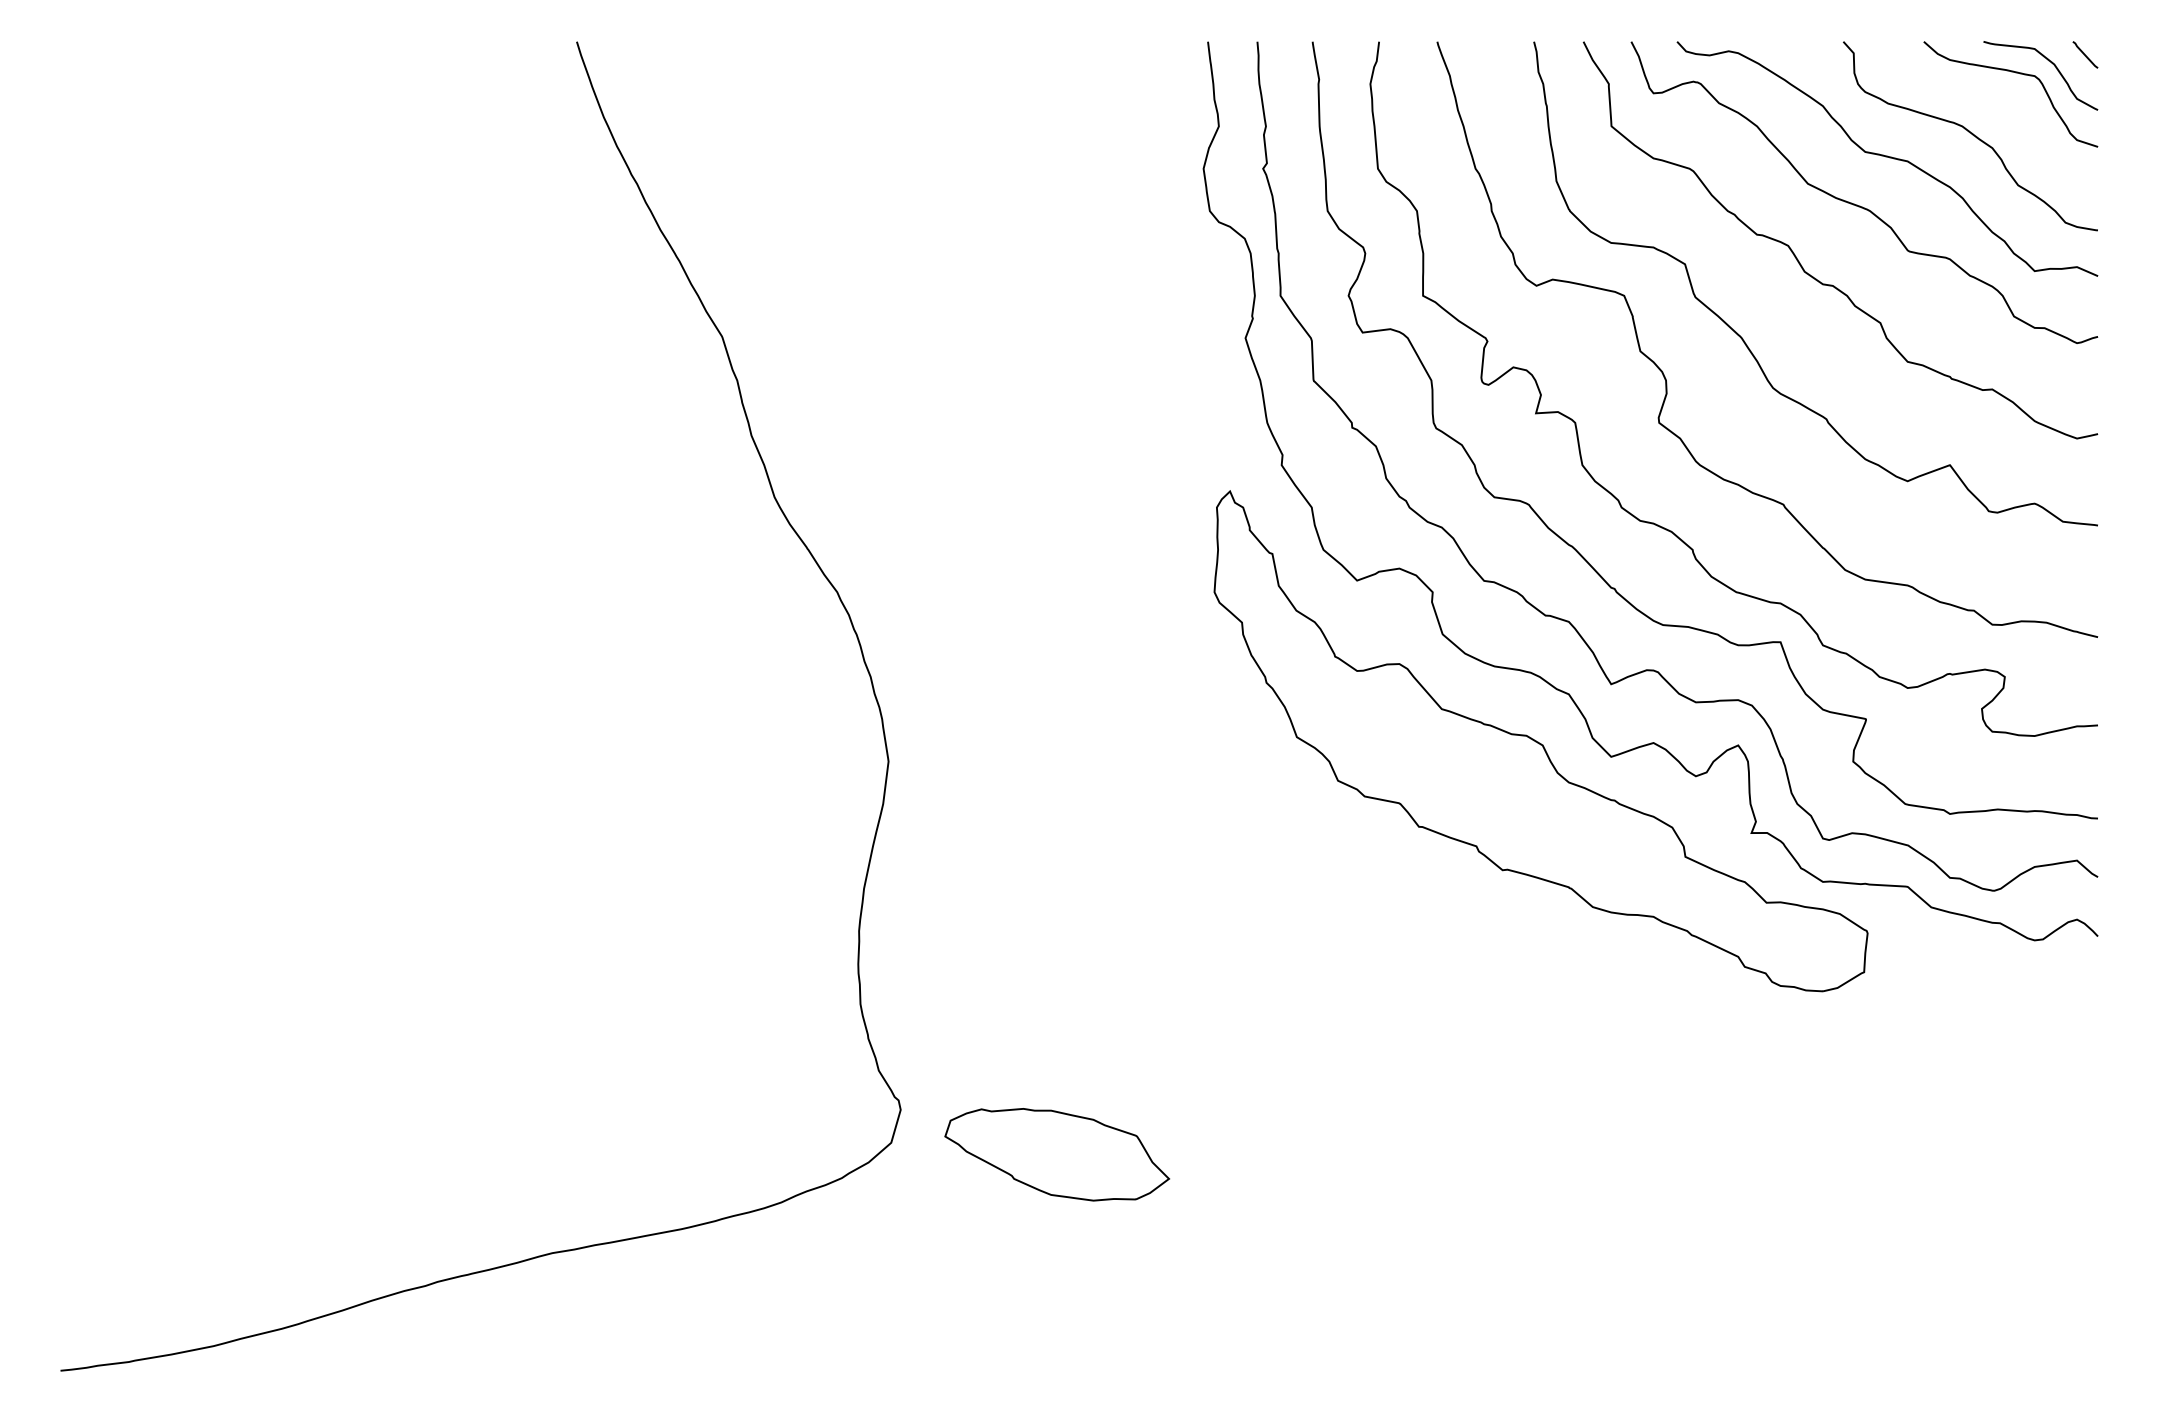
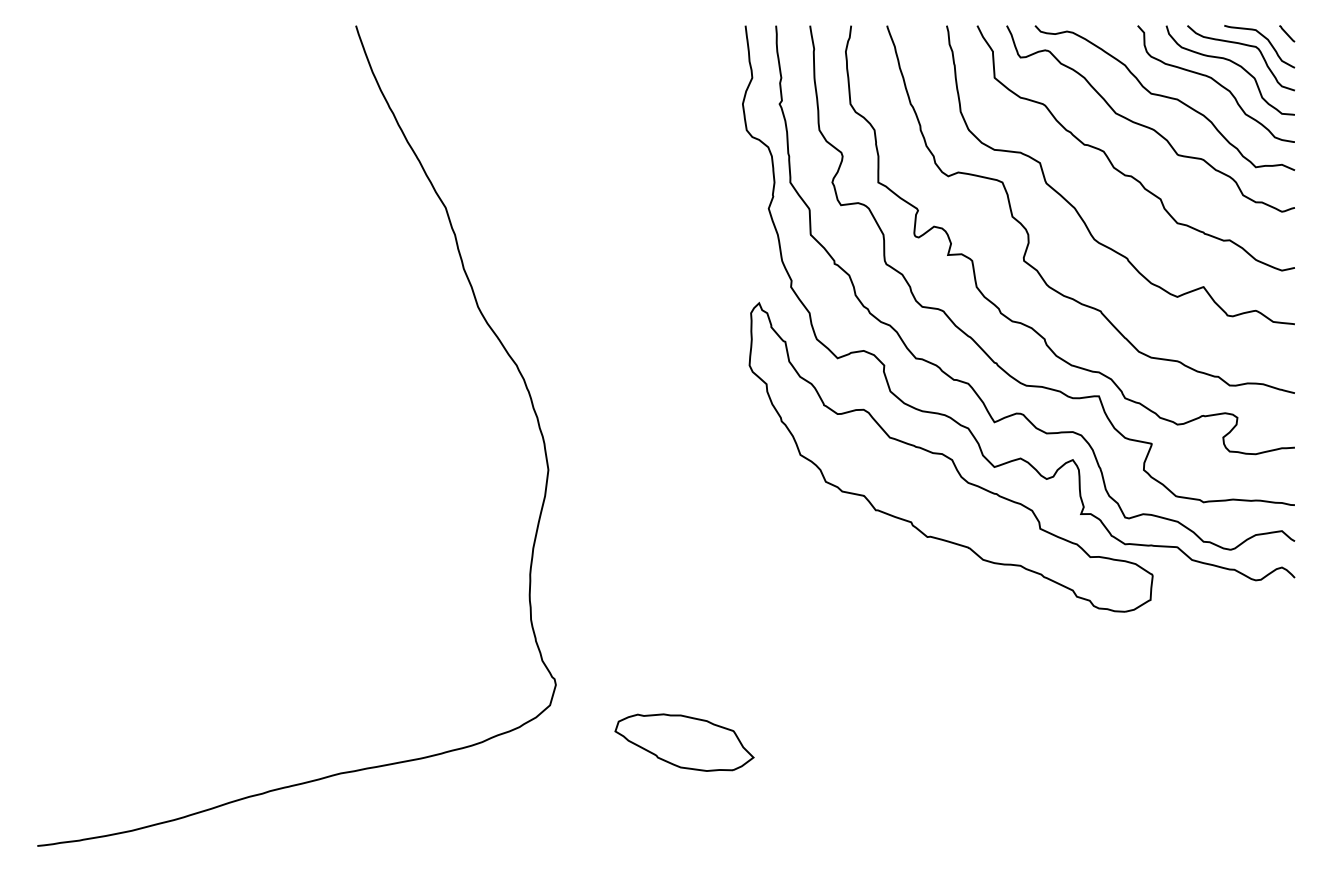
curve: (1998, 103) -> (1233, 63), added
part: (1057, 1154) -> (684, 742), moved

